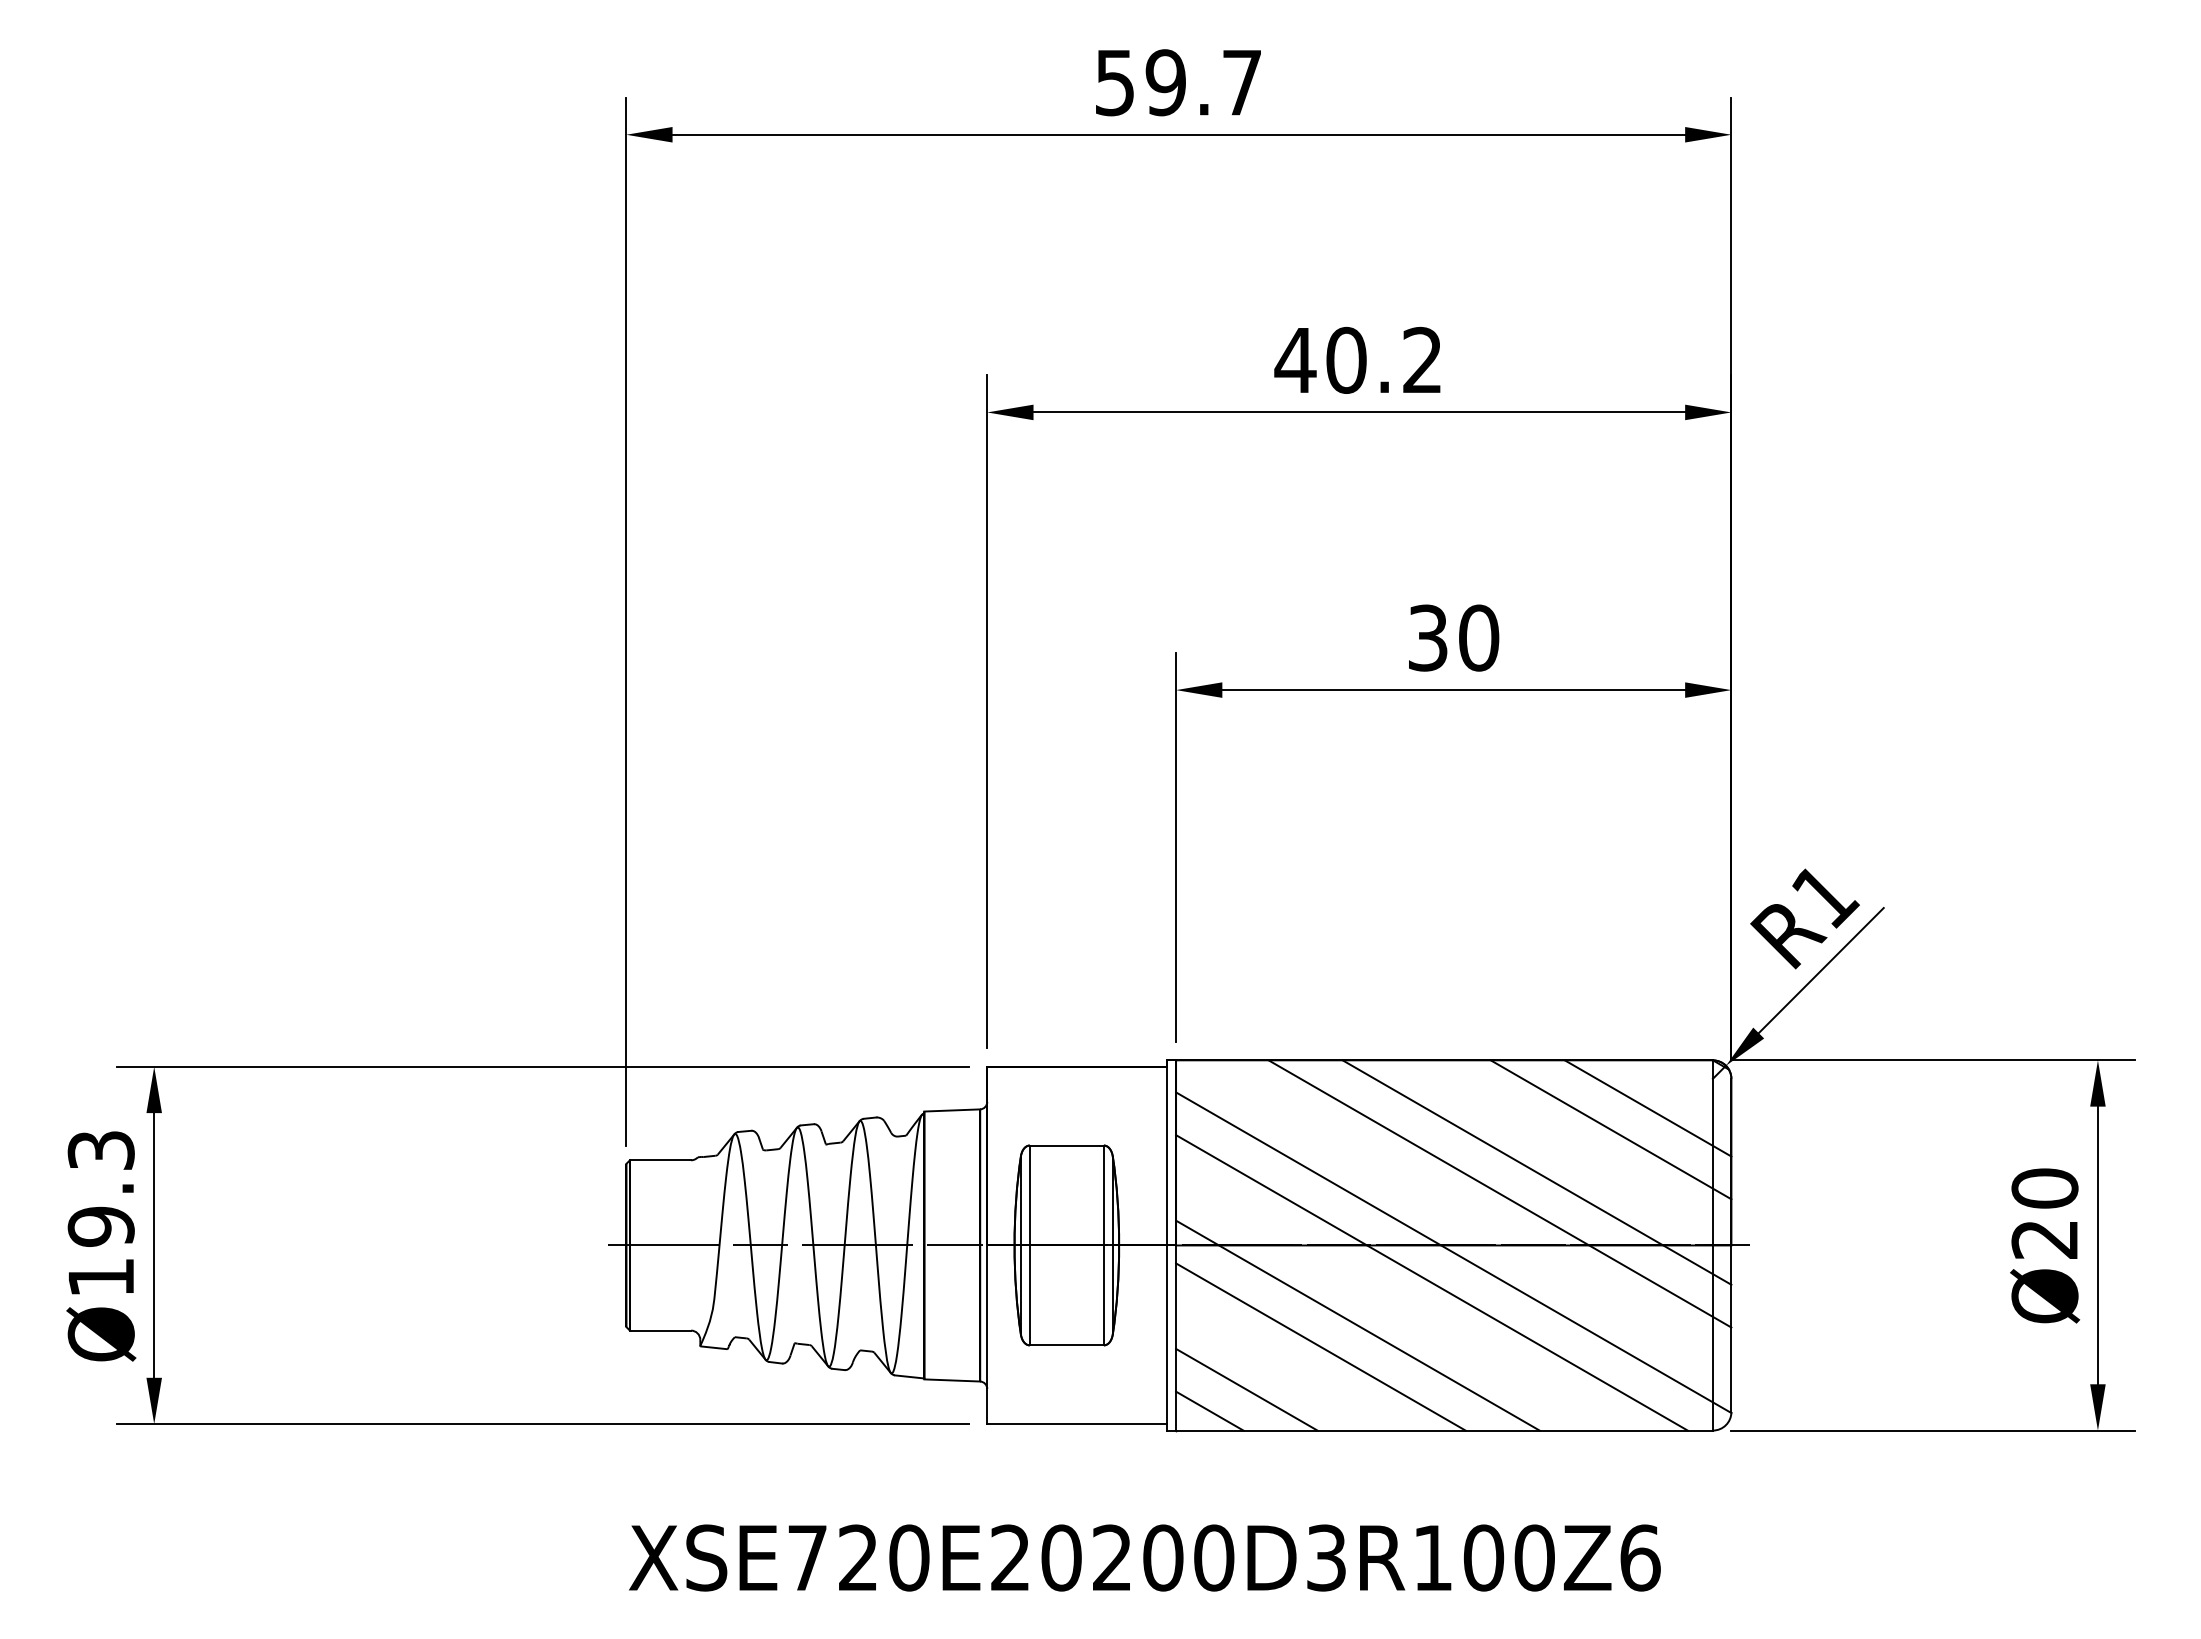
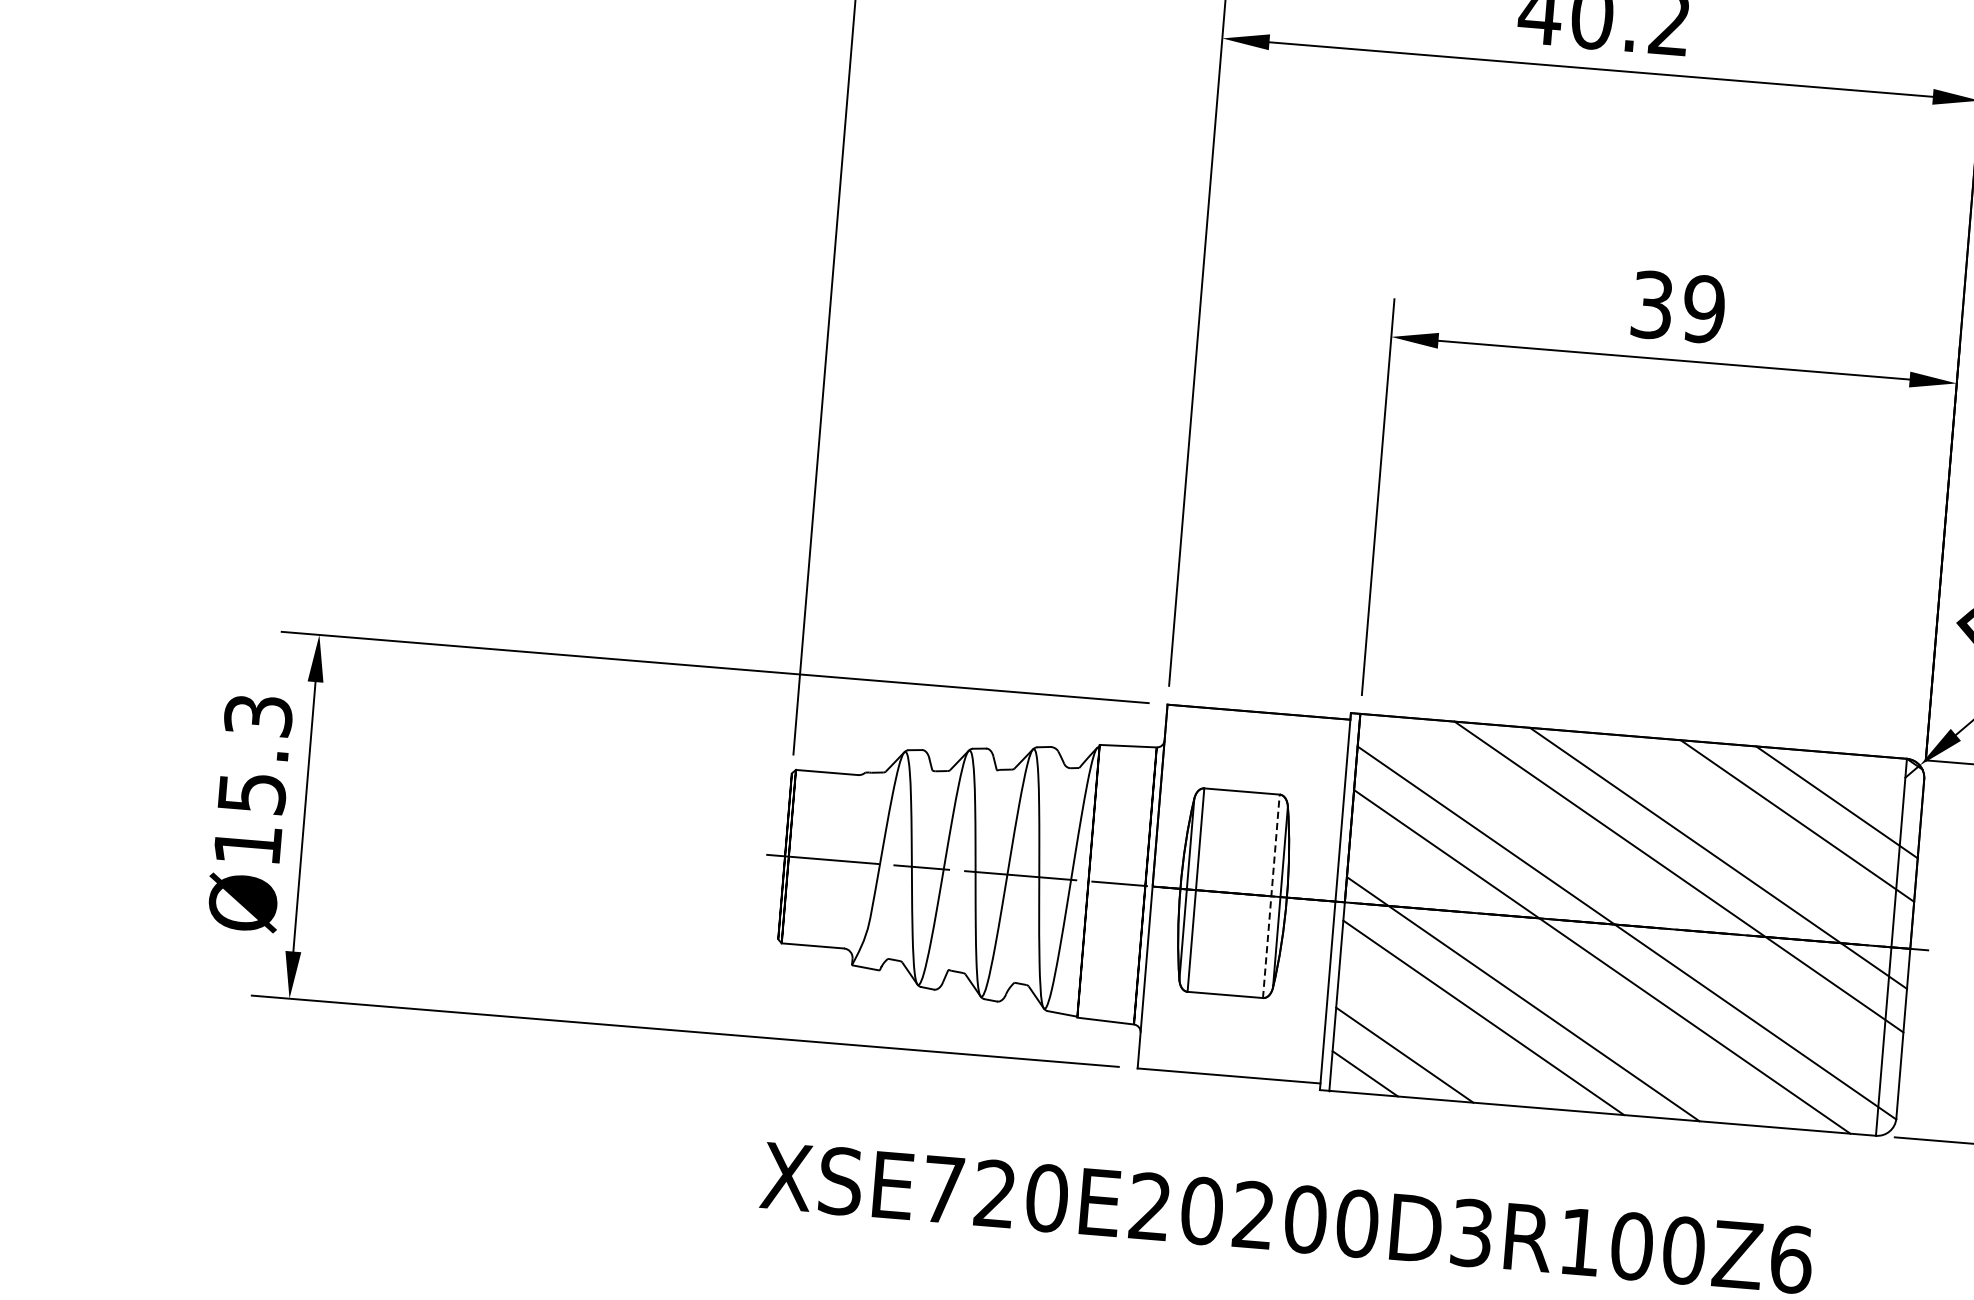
text: (1478, 637) -> (1703, 308), 30 -> 39
text: (100, 1226) -> (251, 793), Ø19.3 -> Ø15.3
line: (1103, 1245) -> (1270, 896), solid -> dashed

